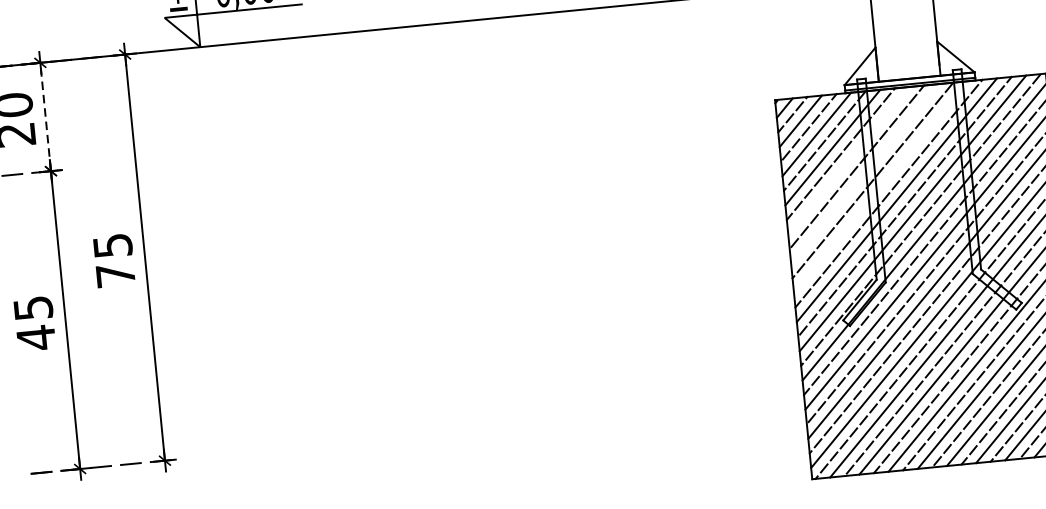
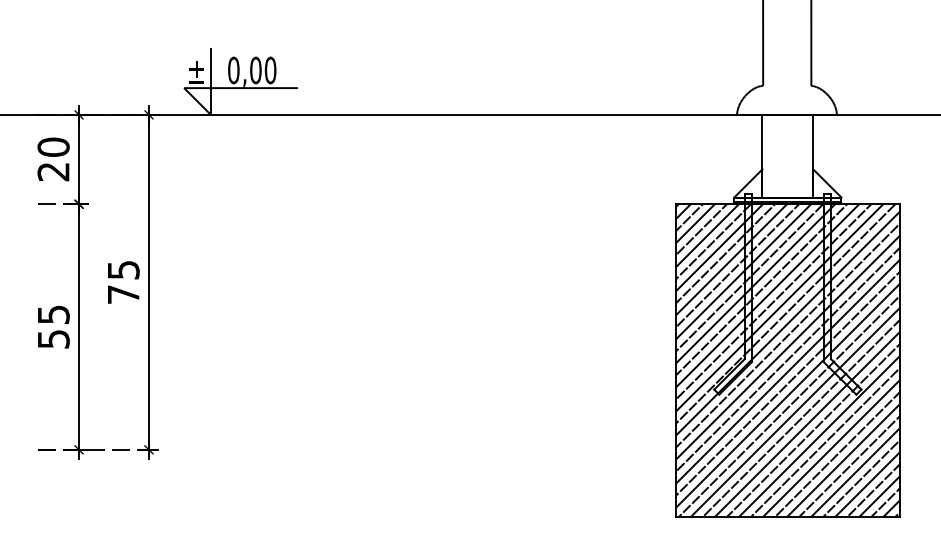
line: (46, 116) -> (79, 159), dashed -> solid
line: (848, 160) -> (731, 259), added
line: (864, 173) -> (743, 271), added
line: (880, 186) -> (755, 283), added
text: (36, 338) -> (53, 339), 45 -> 55

